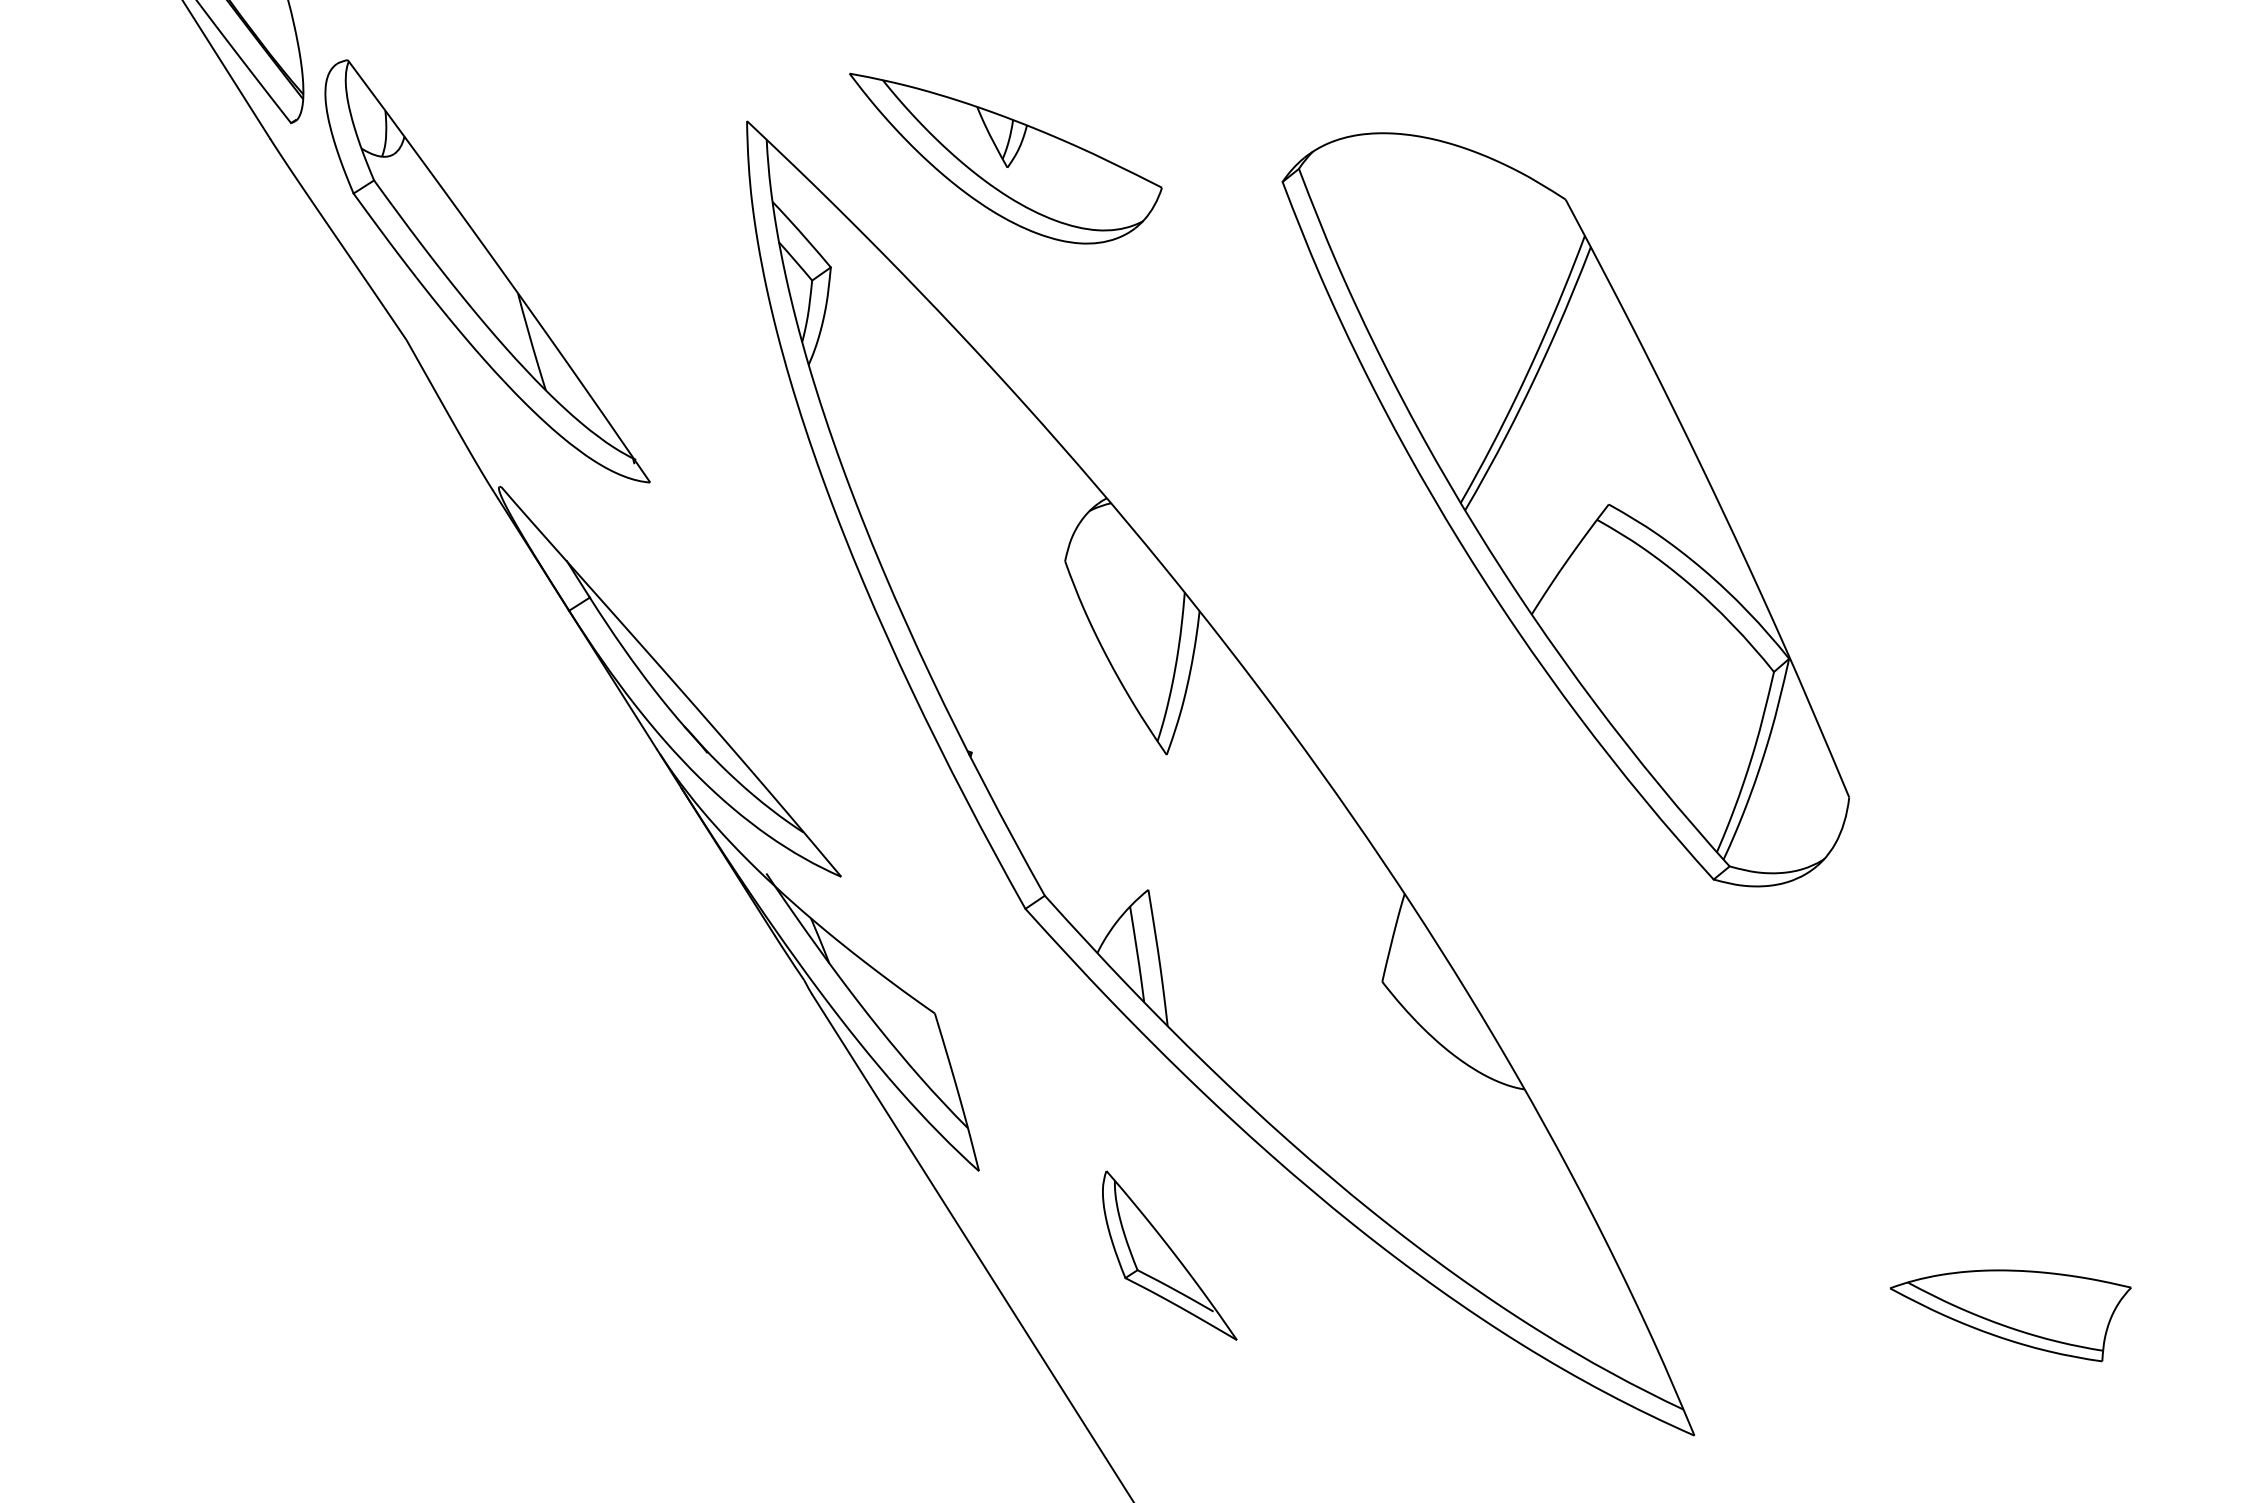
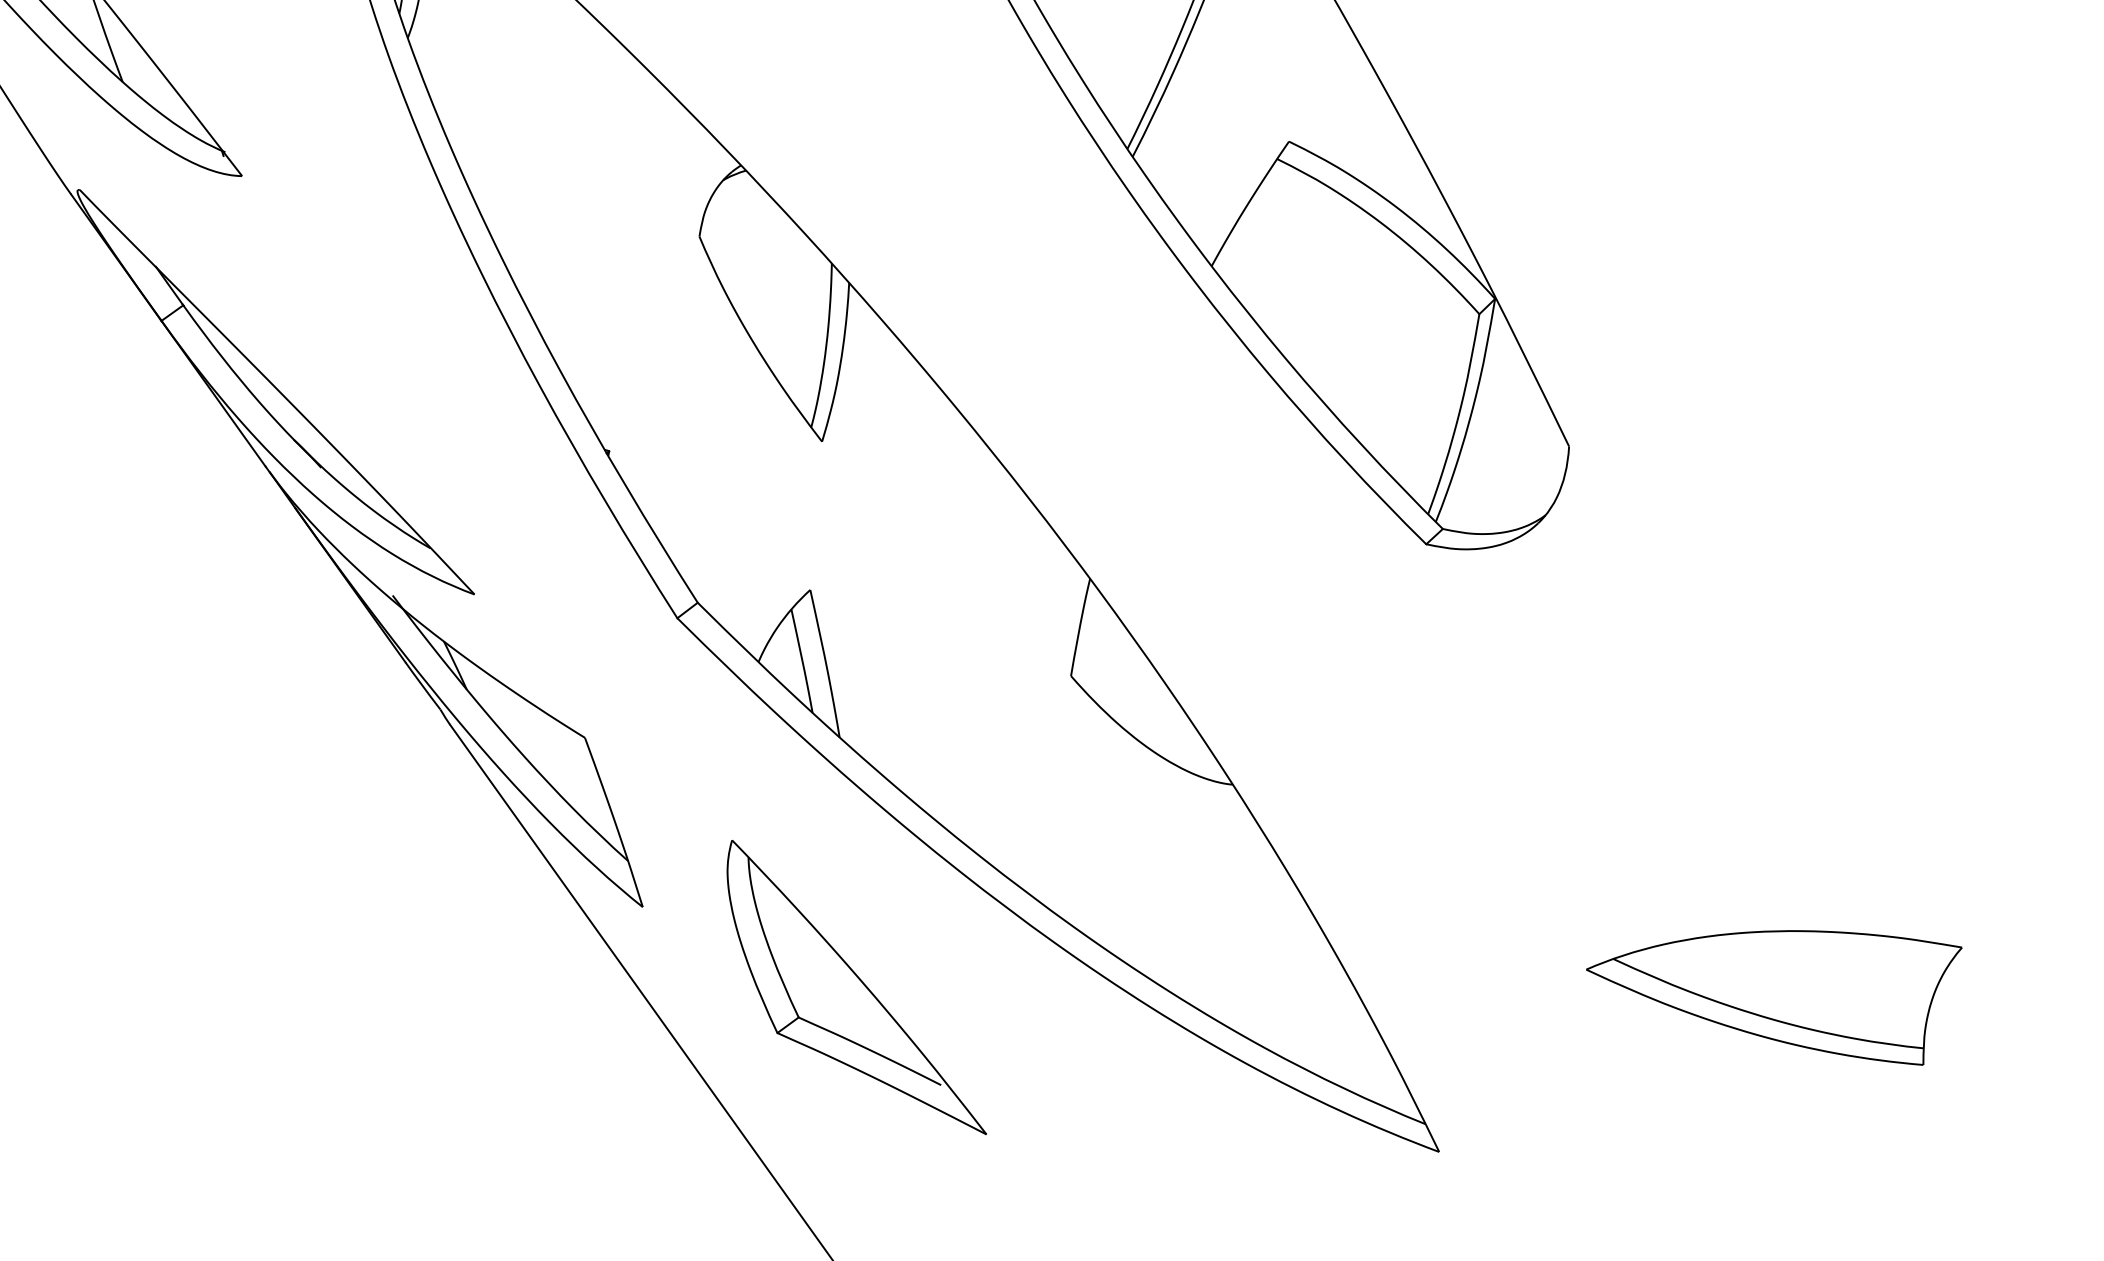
part: (1169, 1255) -> (855, 987), size x1.67
part: (2010, 1315) -> (1776, 1001), size x1.43

